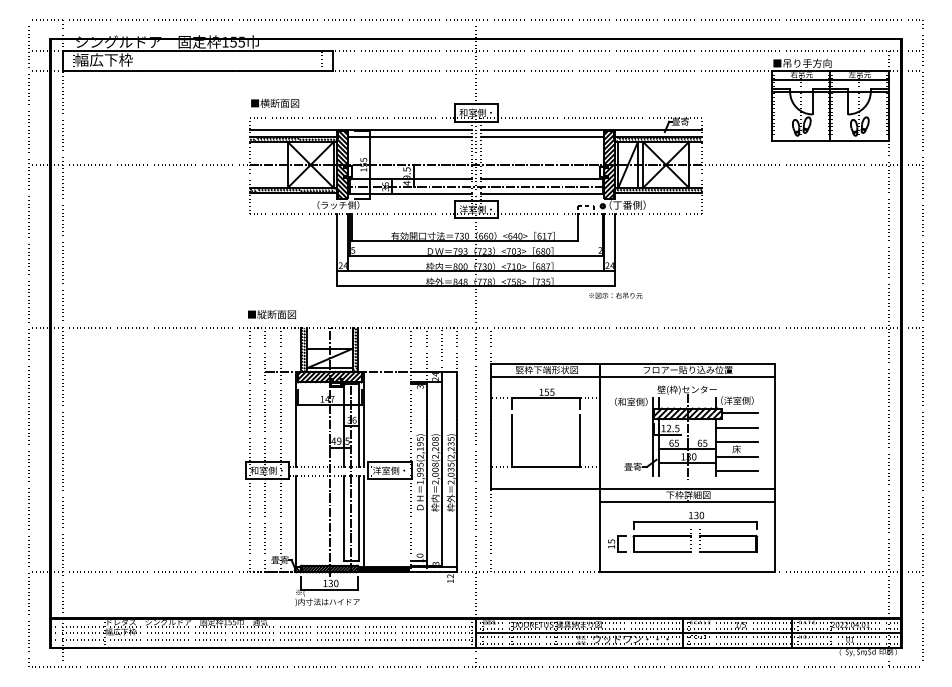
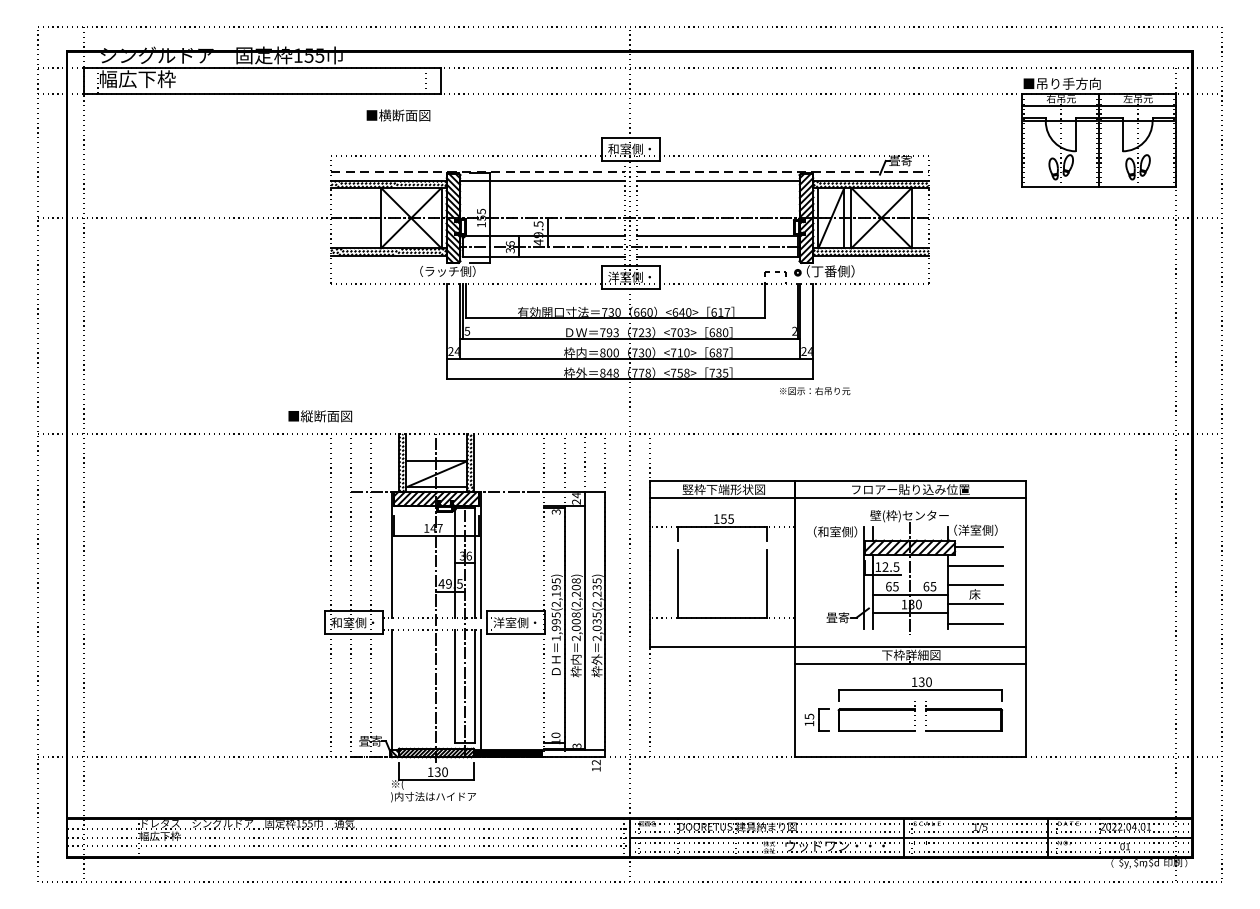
text: (275, 102) -> (399, 114), moved
line: (361, 130) -> (478, 172), solid -> dashed
line: (591, 130) -> (782, 172), solid -> dashed
text: (271, 314) -> (319, 416), moved

